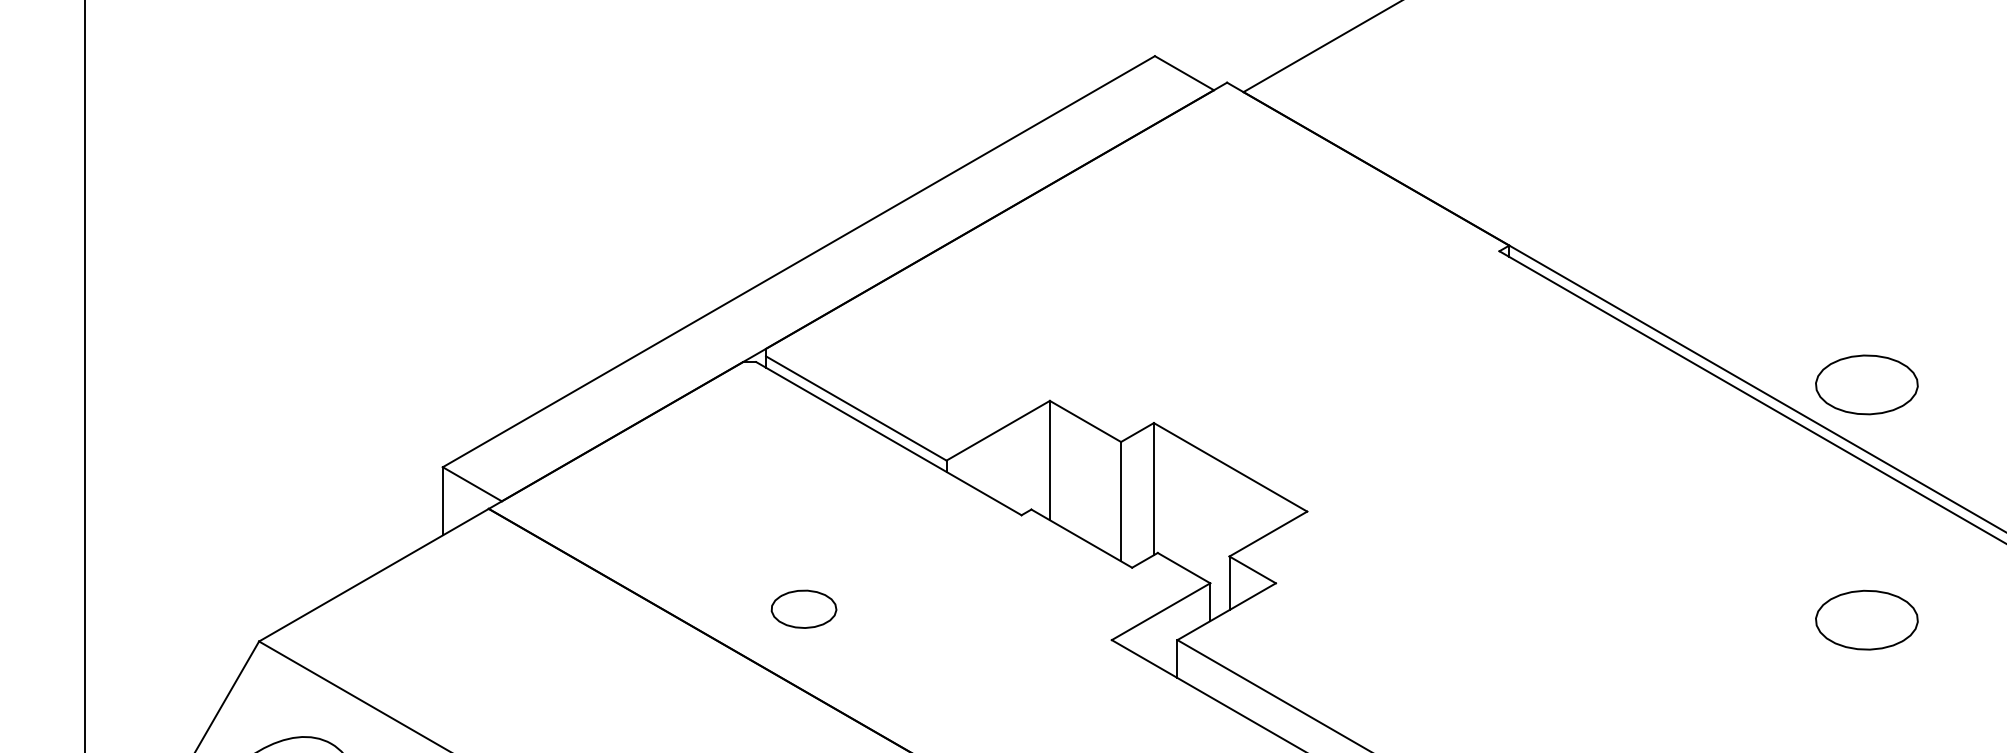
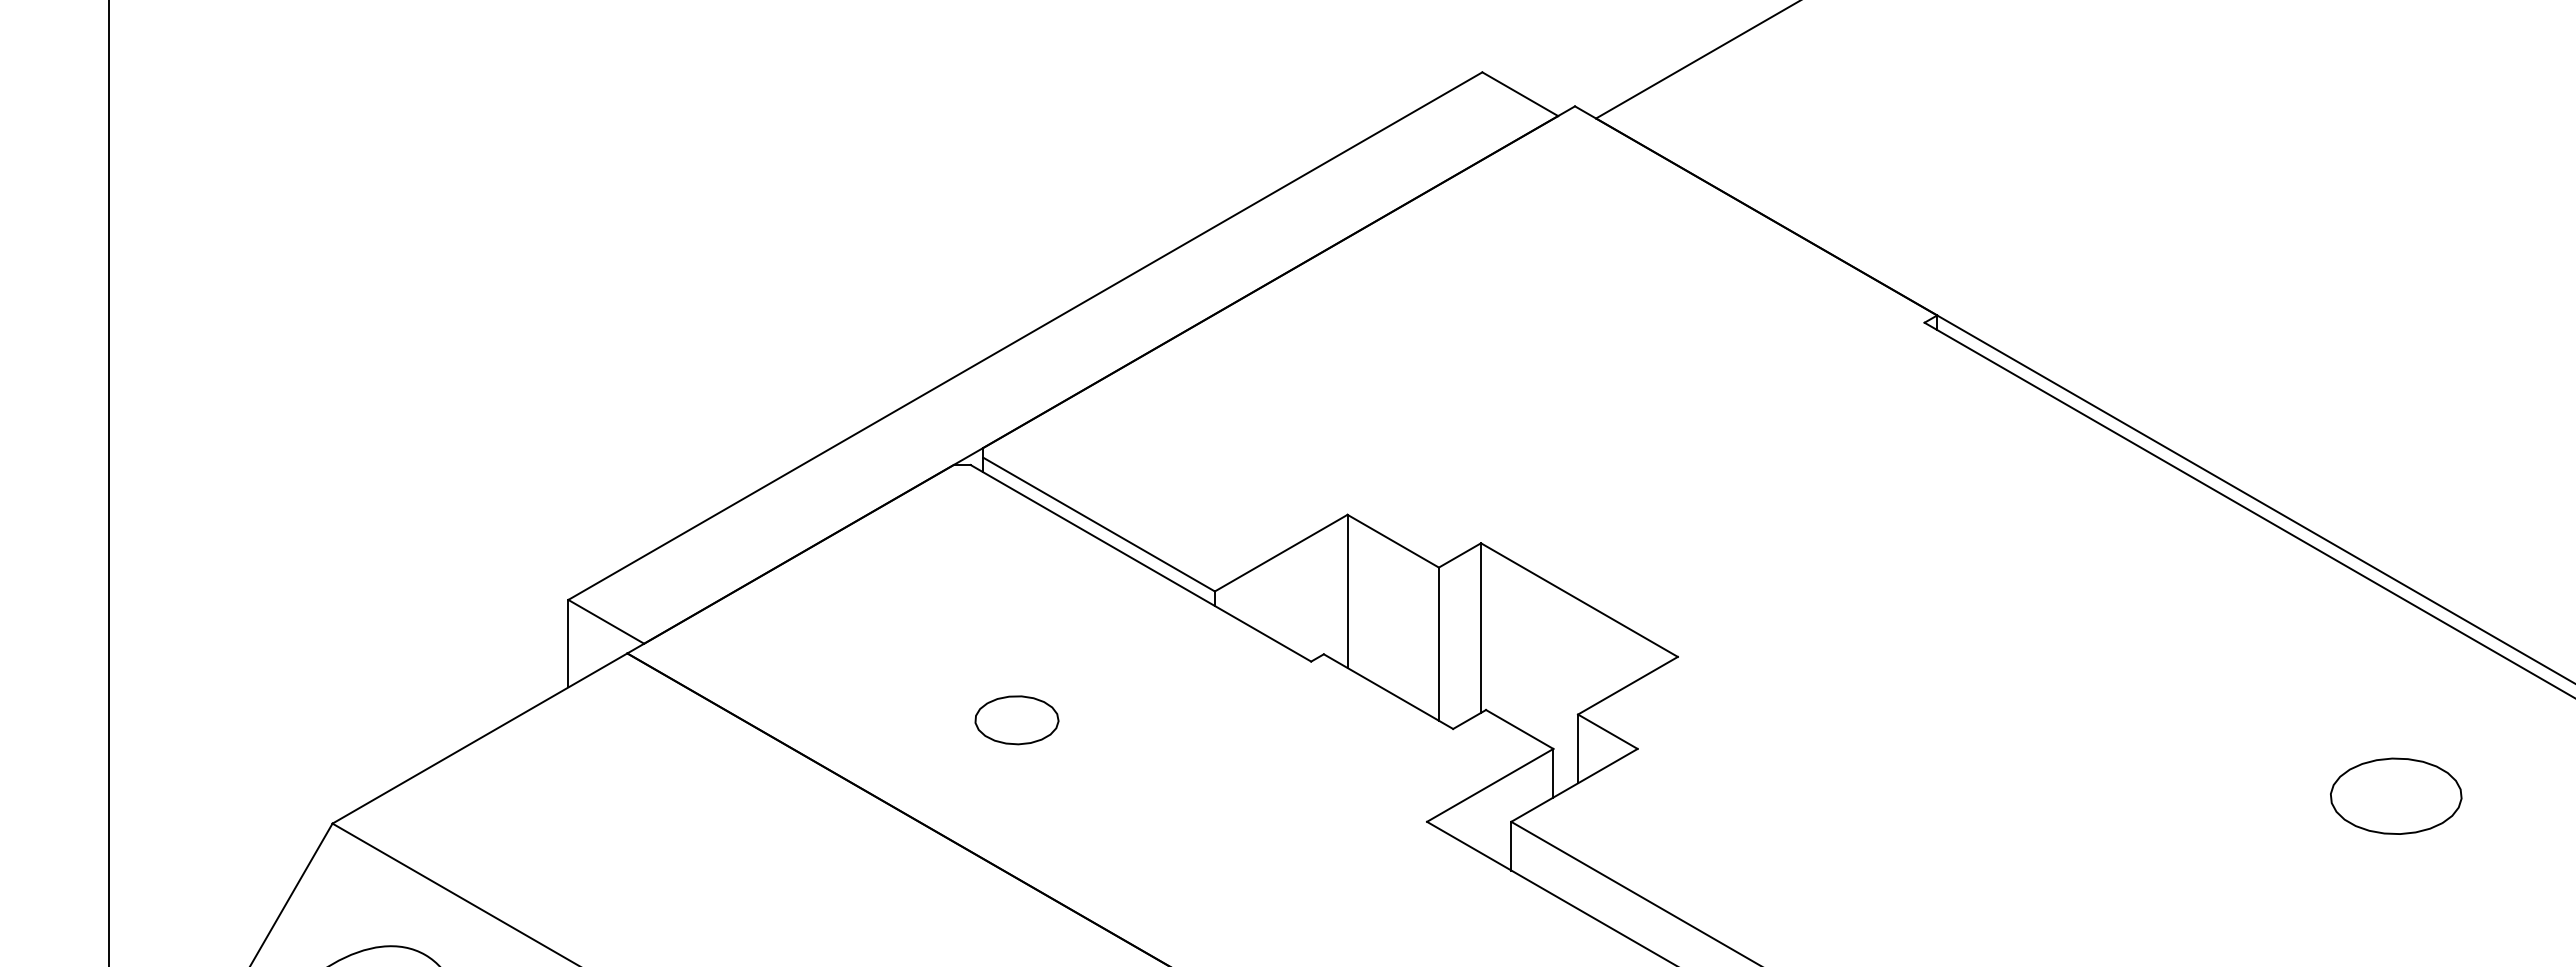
part: (1867, 384) -> (2396, 493), removed
part: (803, 609) -> (1016, 720), moved

